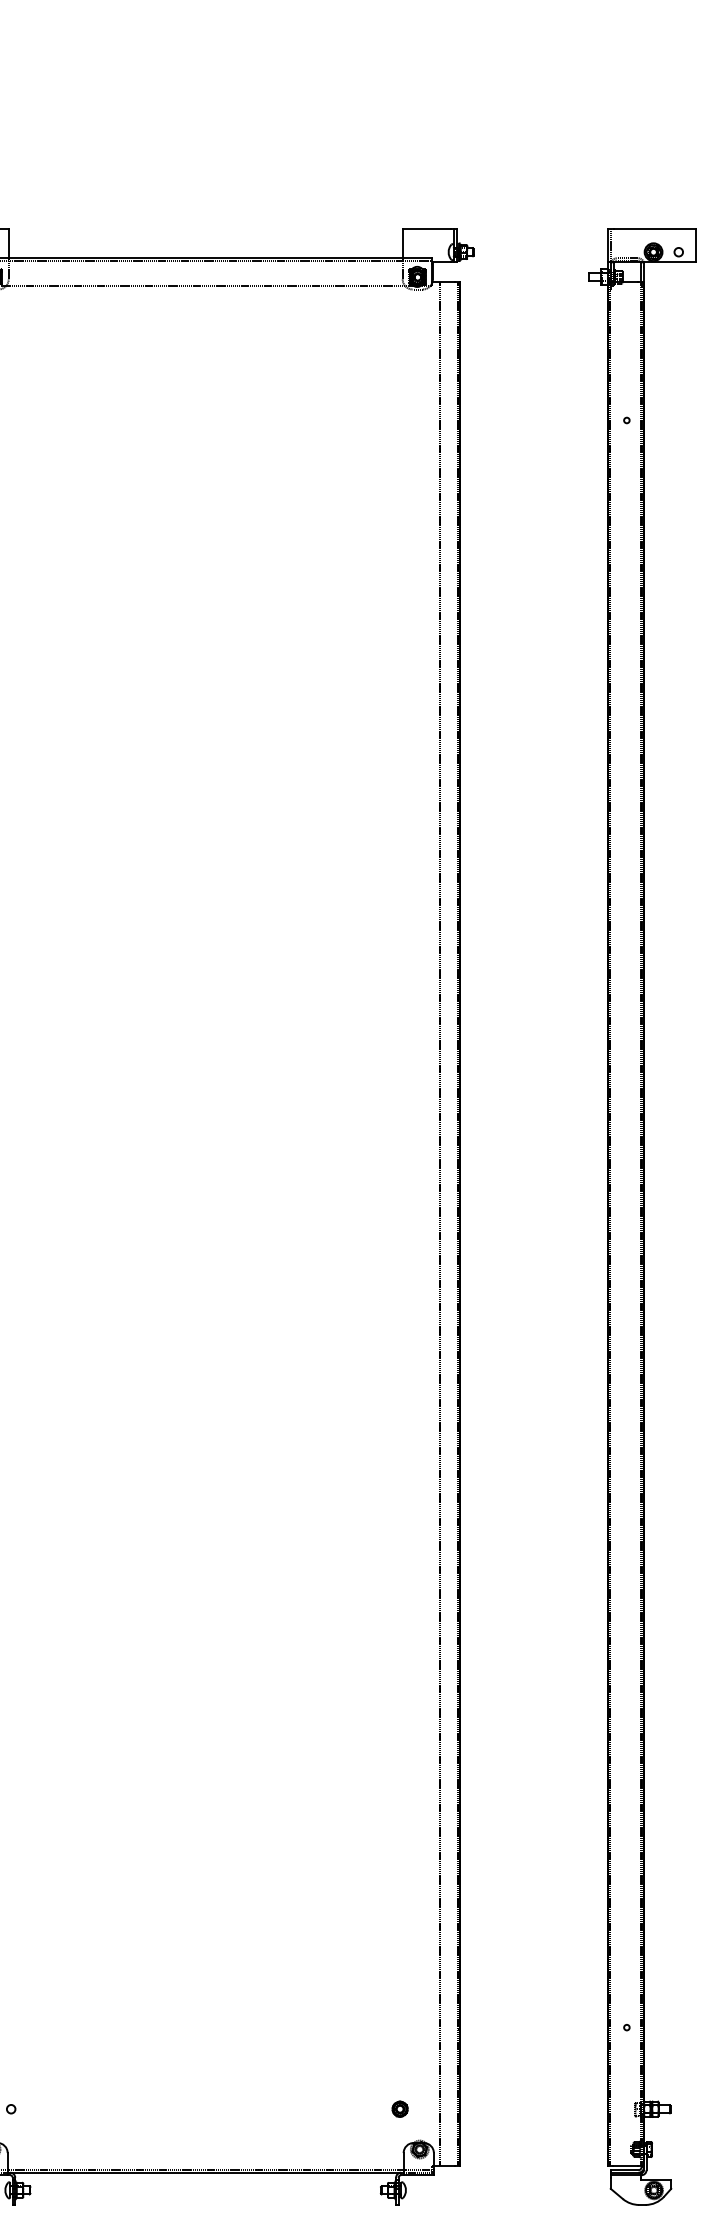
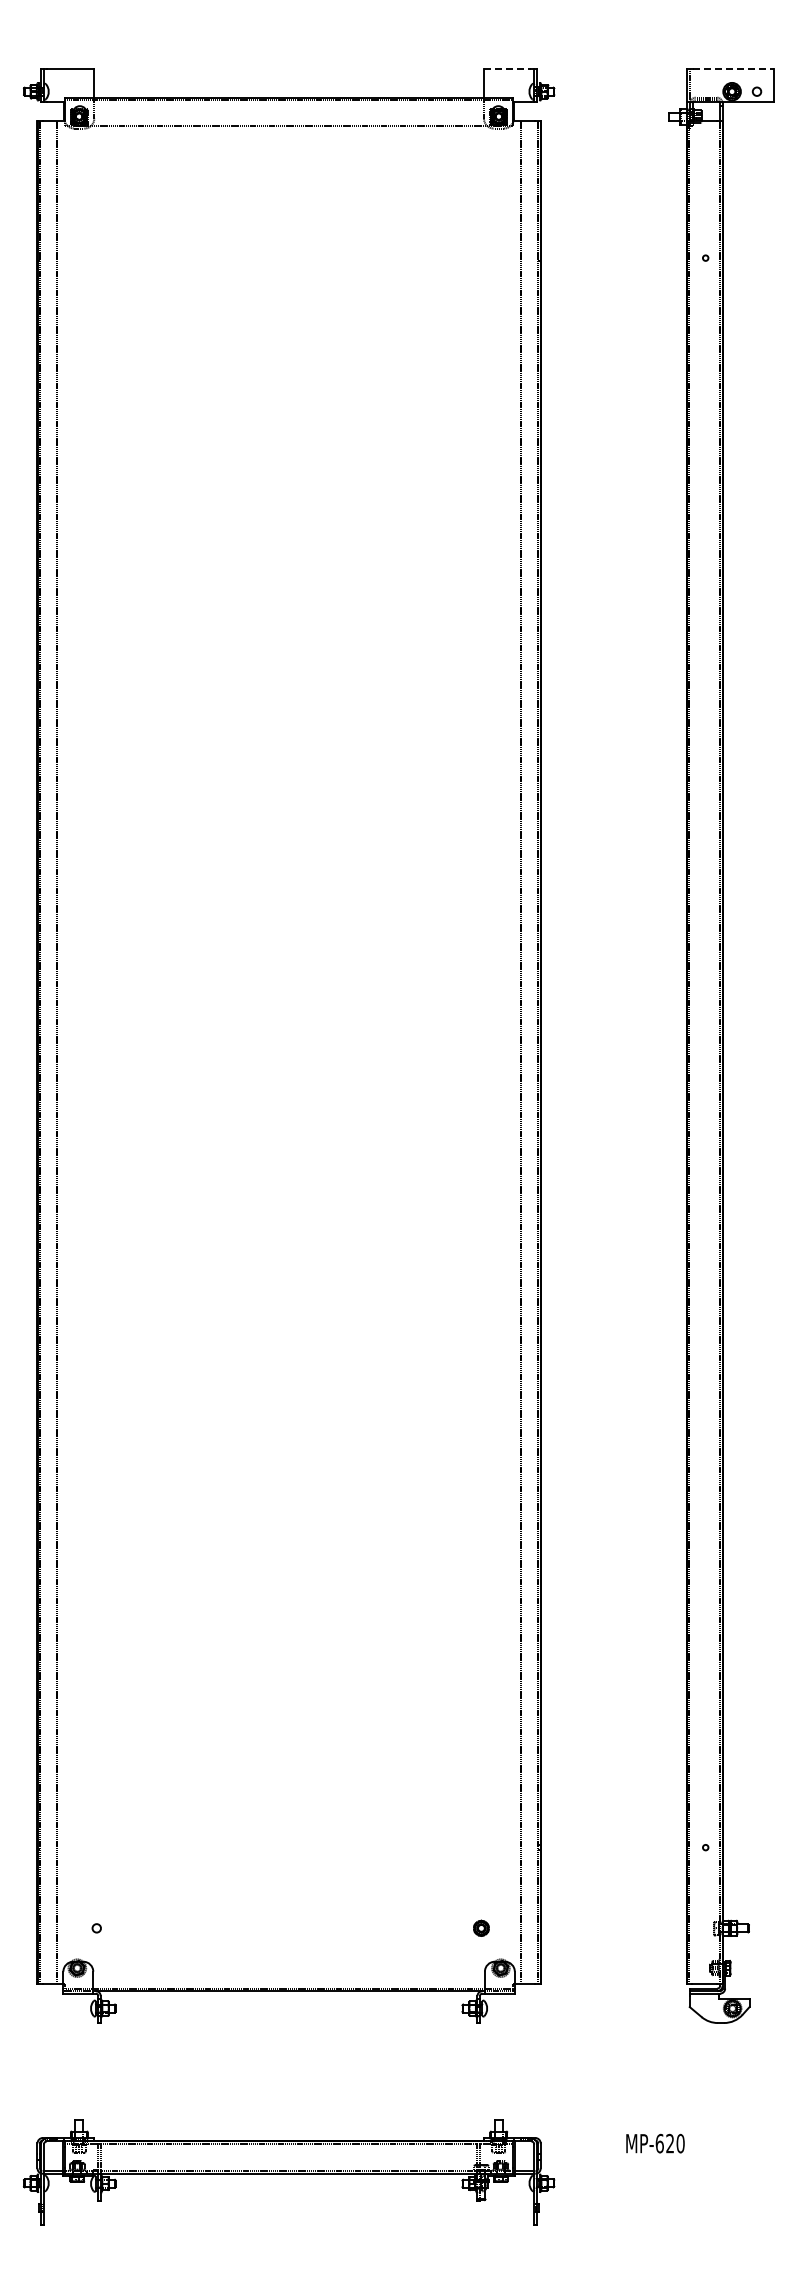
line: (426, 228) -> (507, 68), solid -> dashed
line: (655, 228) -> (734, 68), solid -> dashed

